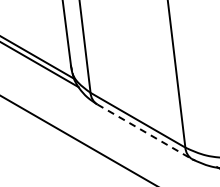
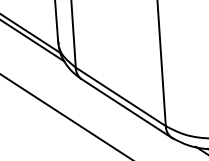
line: (144, 131) -> (126, 108), dashed -> solid

